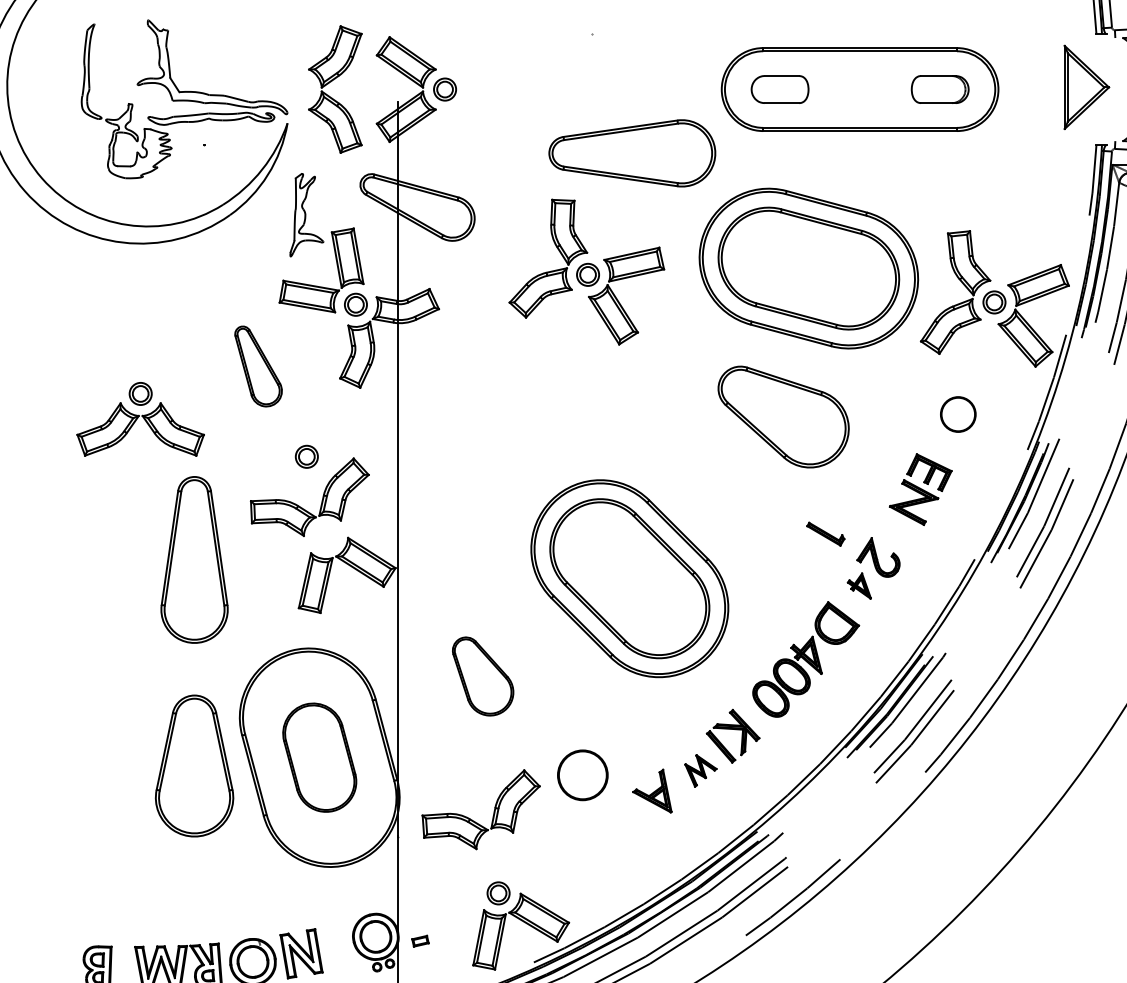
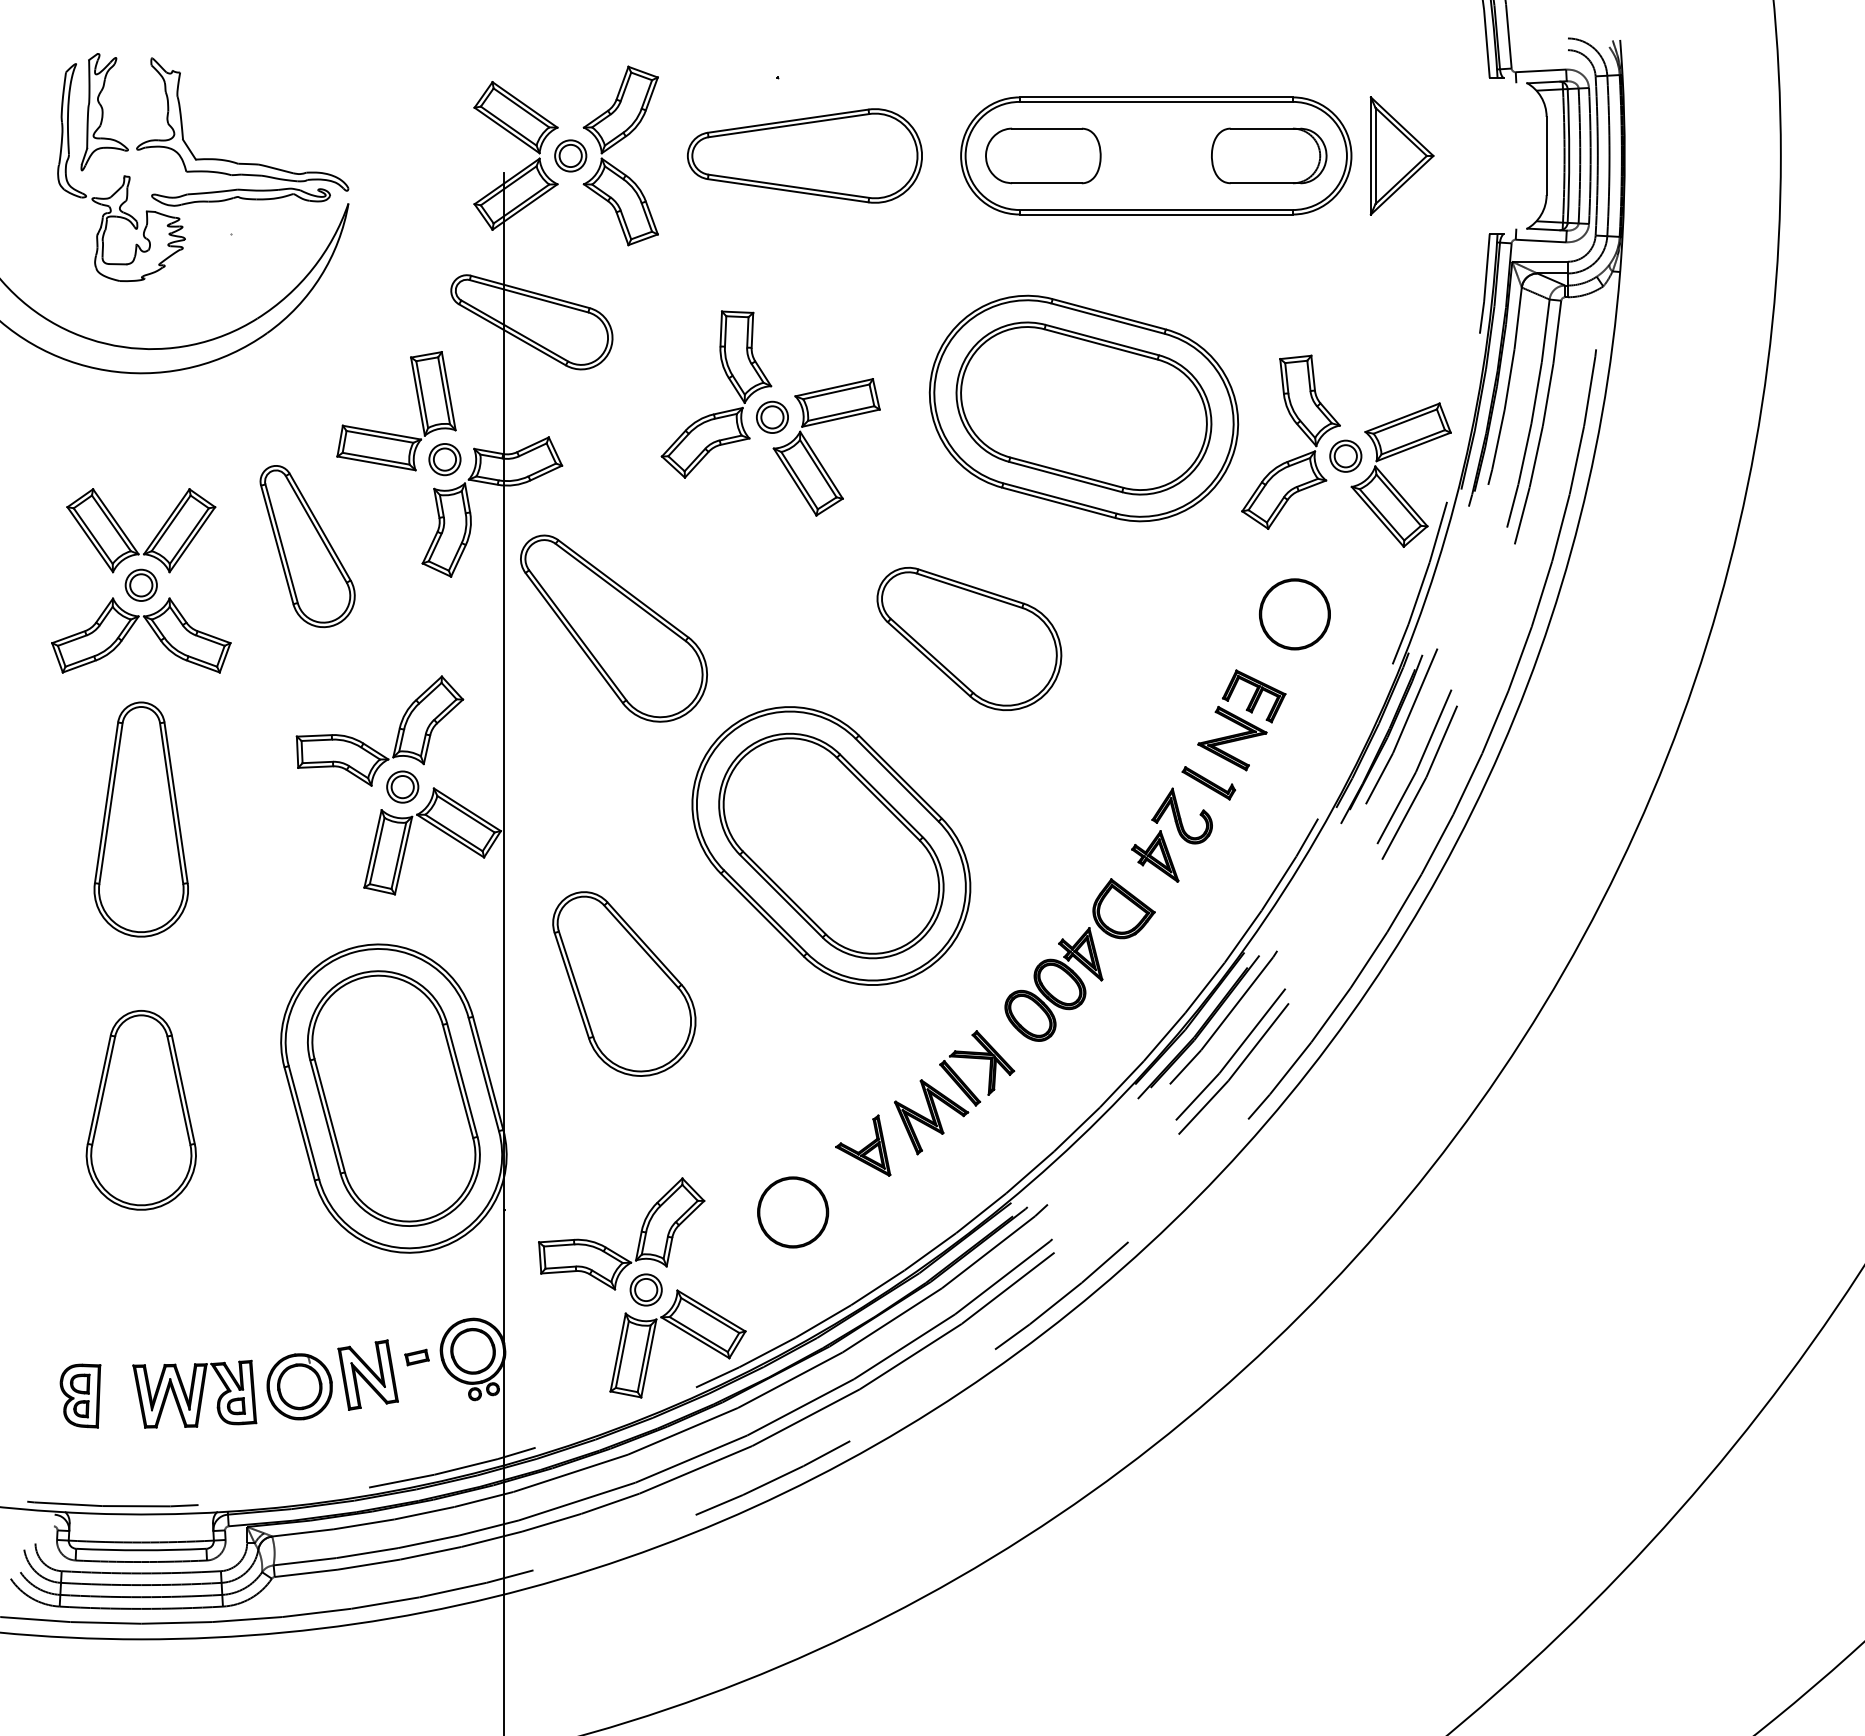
part: (330, 82) -> (613, 146), moved
part: (1086, 87) -> (1401, 155), moved
part: (780, 89) -> (1043, 155), size x1.43
part: (940, 89) -> (1269, 155), size x1.43
part: (632, 153) -> (804, 155), moved
part: (306, 215) -> (104, 112), moved
part: (149, 360) -> (153, 538), added
part: (258, 366) -> (307, 546), size x1.43
part: (958, 414) -> (1294, 614), size x1.43
part: (783, 416) -> (969, 638), moved
part: (475, 424) -> (613, 628), added
part: (306, 456) -> (402, 786), moved
part: (825, 534) -> (1208, 783), moved
part: (194, 559) -> (140, 819), moved
part: (859, 586) -> (1155, 856), size x1.43
part: (483, 676) -> (624, 983), size x1.67
part: (319, 757) -> (393, 1098), size x1.67
part: (194, 766) -> (140, 1110), moved
part: (700, 771) -> (931, 1117), size x1.67
part: (583, 775) -> (793, 1212), moved
part: (493, 811) -> (639, 1236), moved
part: (420, 941) -> (416, 1357), moved

